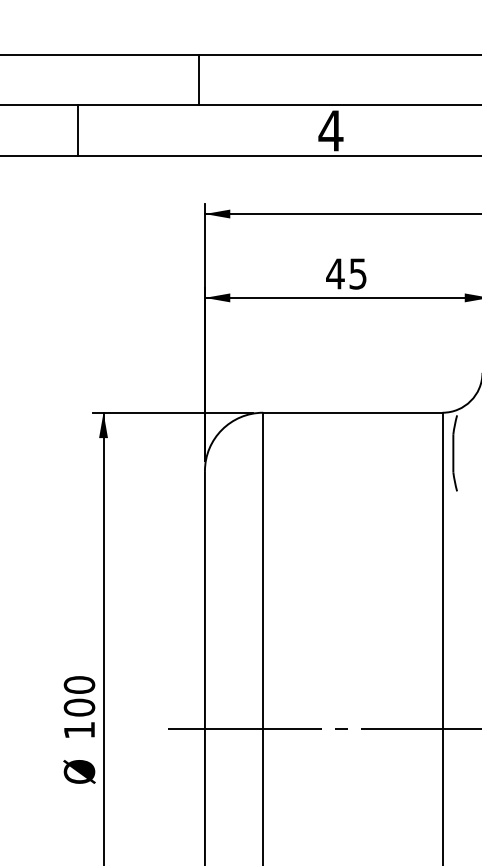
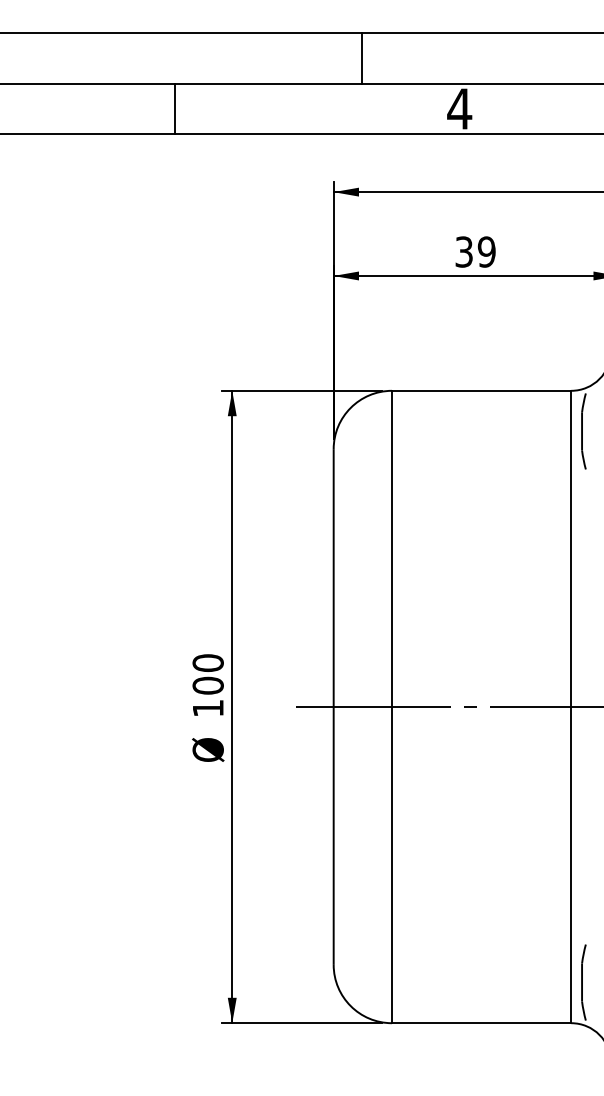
line: (199, 79) -> (362, 57), moved
line: (77, 130) -> (174, 108), moved
text: (345, 273) -> (474, 251), 45 -> 39

